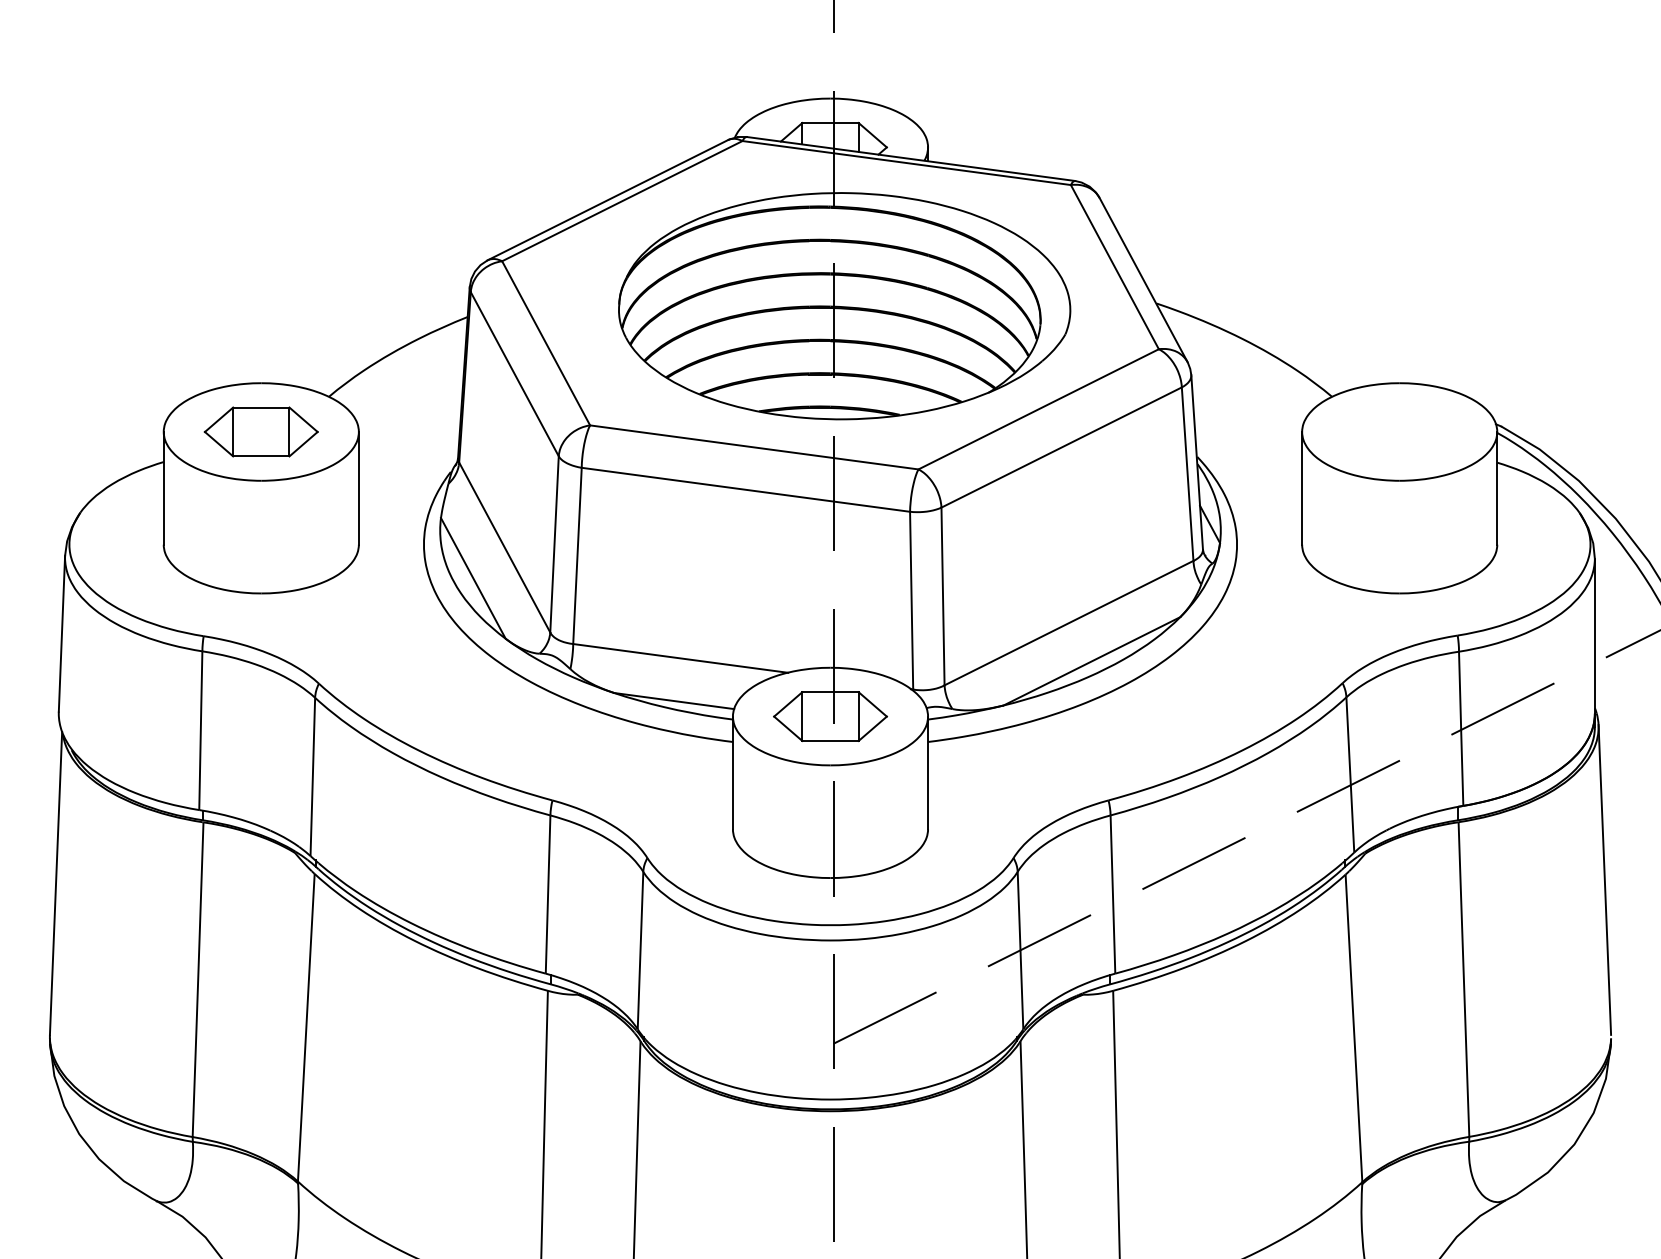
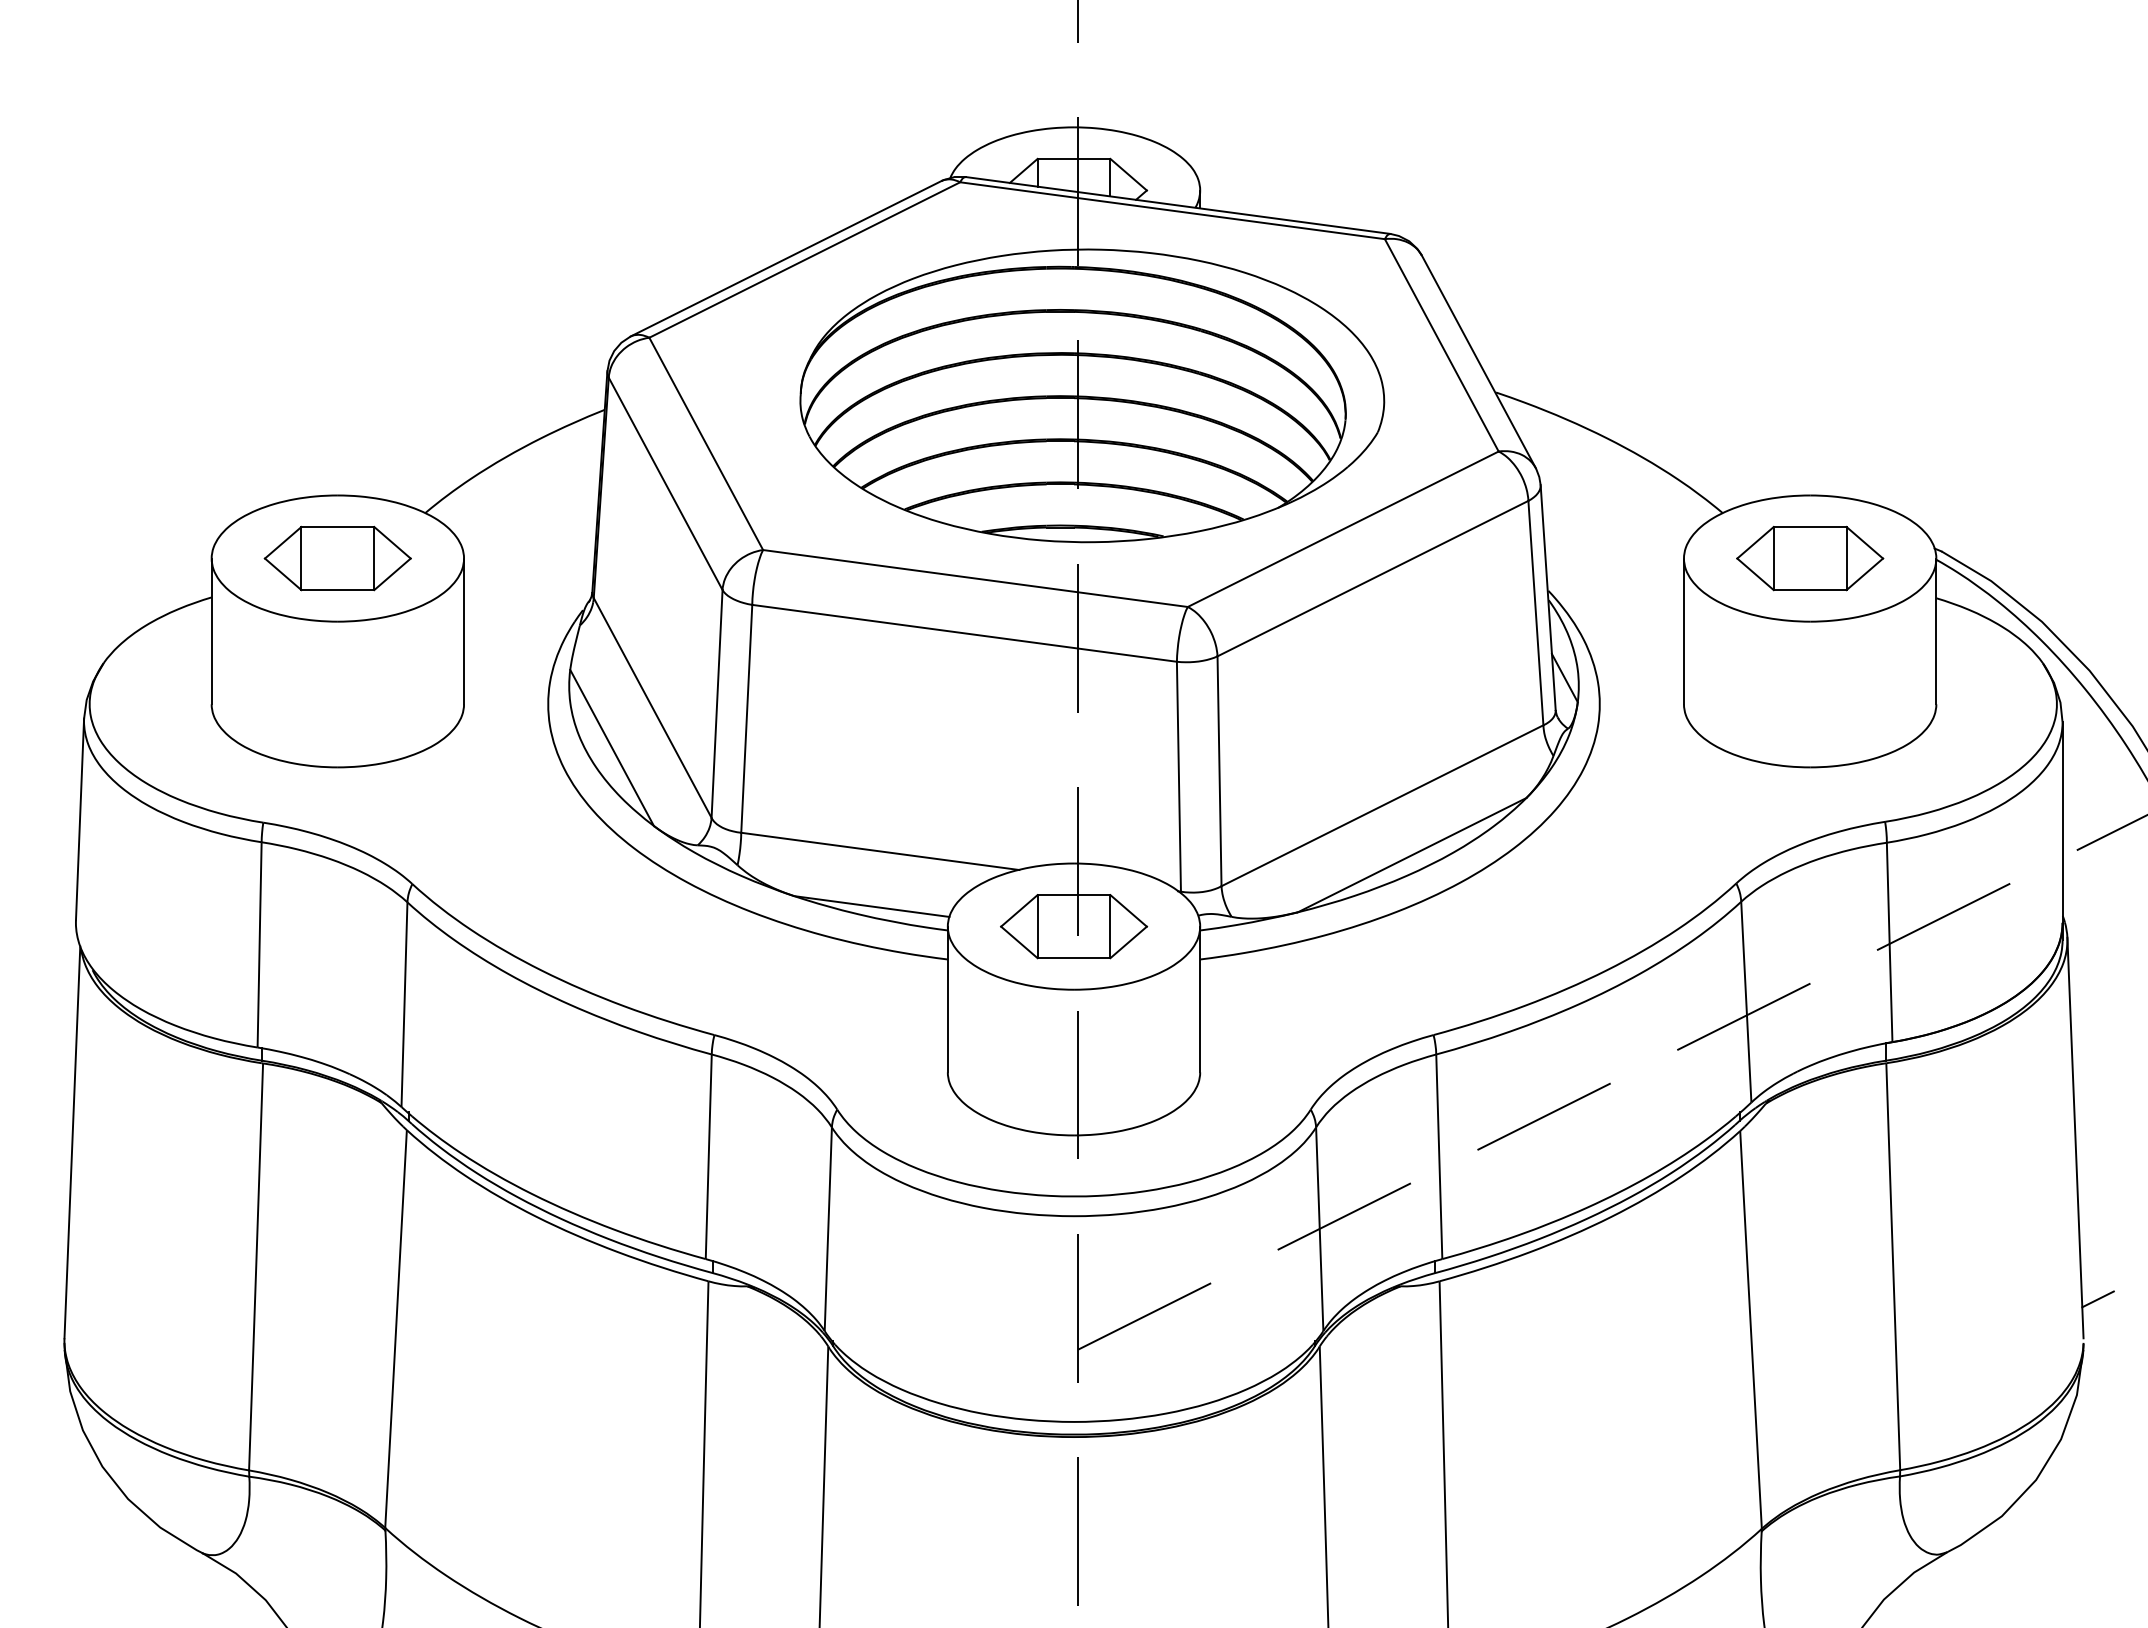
part: (1399, 431) -> (1810, 558), added
line: (1621, 1004) -> (2097, 1299), added

